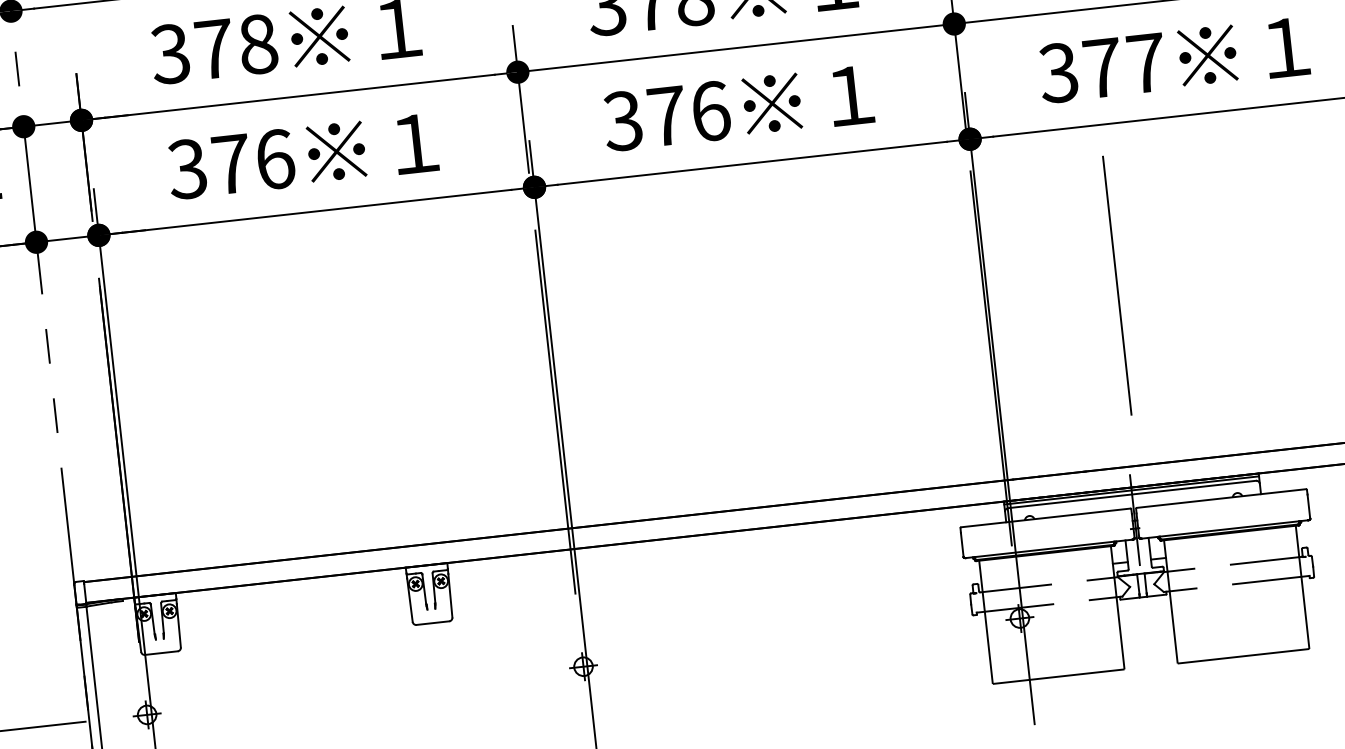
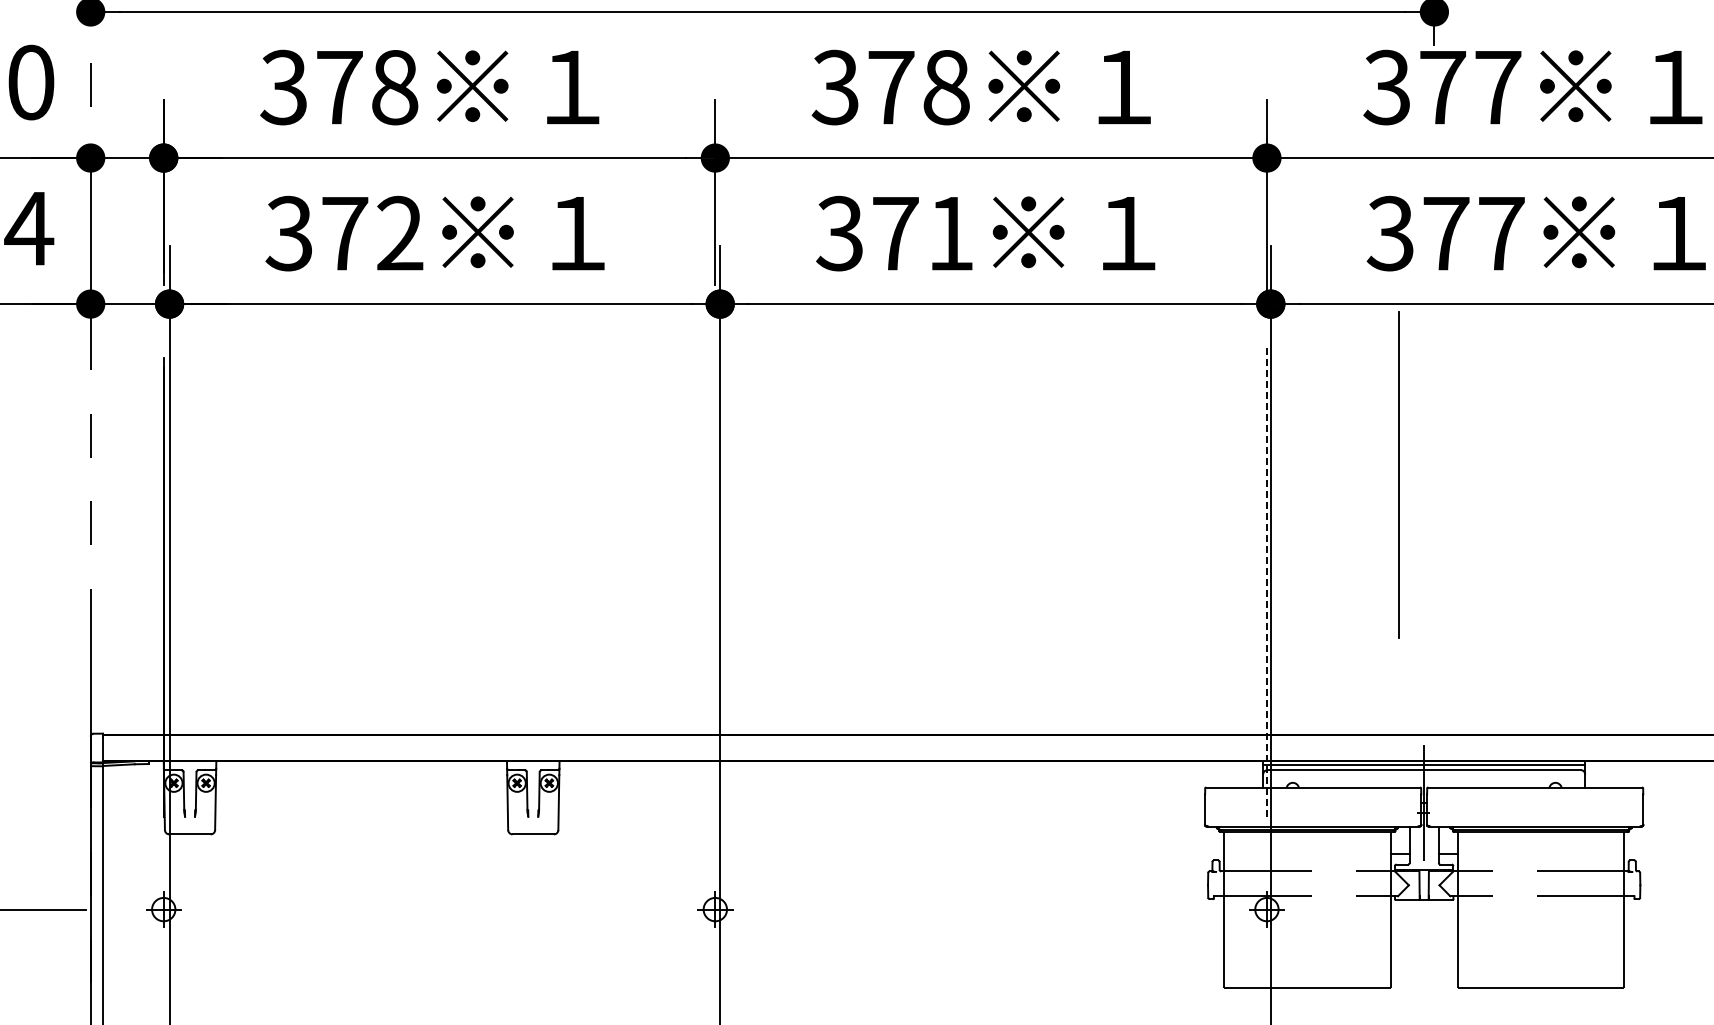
text: (711, 111) -> (951, 233), 376 -> 371
text: (275, 159) -> (400, 233), 376 -> 372
line: (1116, 285) -> (1398, 474), moved
line: (990, 358) -> (1266, 580), solid -> dashed
line: (555, 411) -> (715, 587), removed

